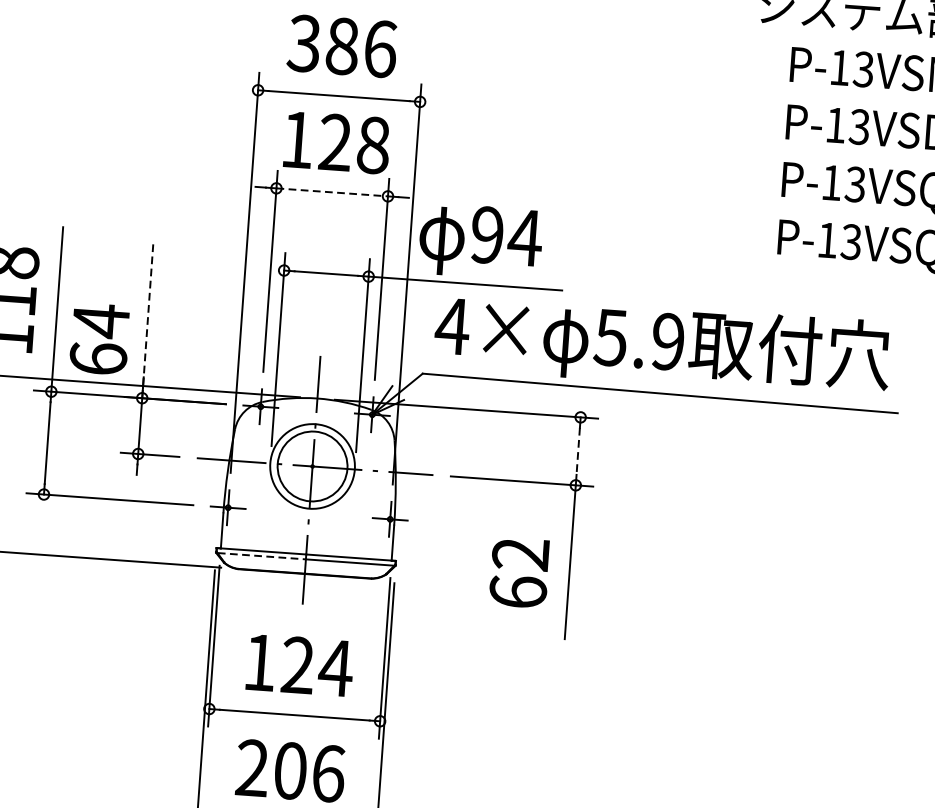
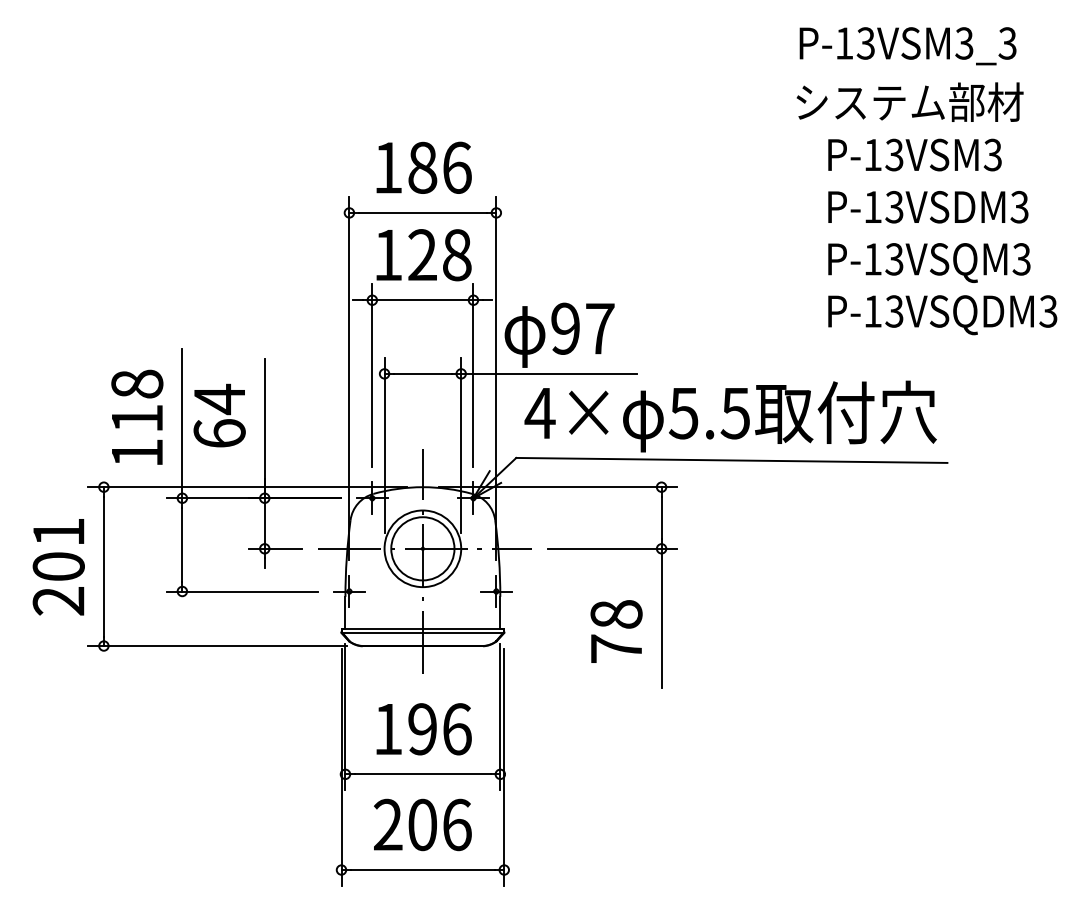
text: (303, 43) -> (387, 167), 386 -> 186
line: (331, 192) -> (422, 300), dashed -> solid
text: (524, 237) -> (599, 328), 94 -> 97
line: (147, 321) -> (264, 428), dashed -> solid
text: (99, 338) -> (219, 415), moved
text: (666, 341) -> (734, 413), 5.9 -> 5.5
line: (578, 451) -> (661, 518), dashed -> solid
line: (261, 556) -> (382, 633), dashed -> solid
text: (519, 572) -> (616, 631), 62 -> 78
text: (317, 667) -> (440, 729), 124 -> 196

